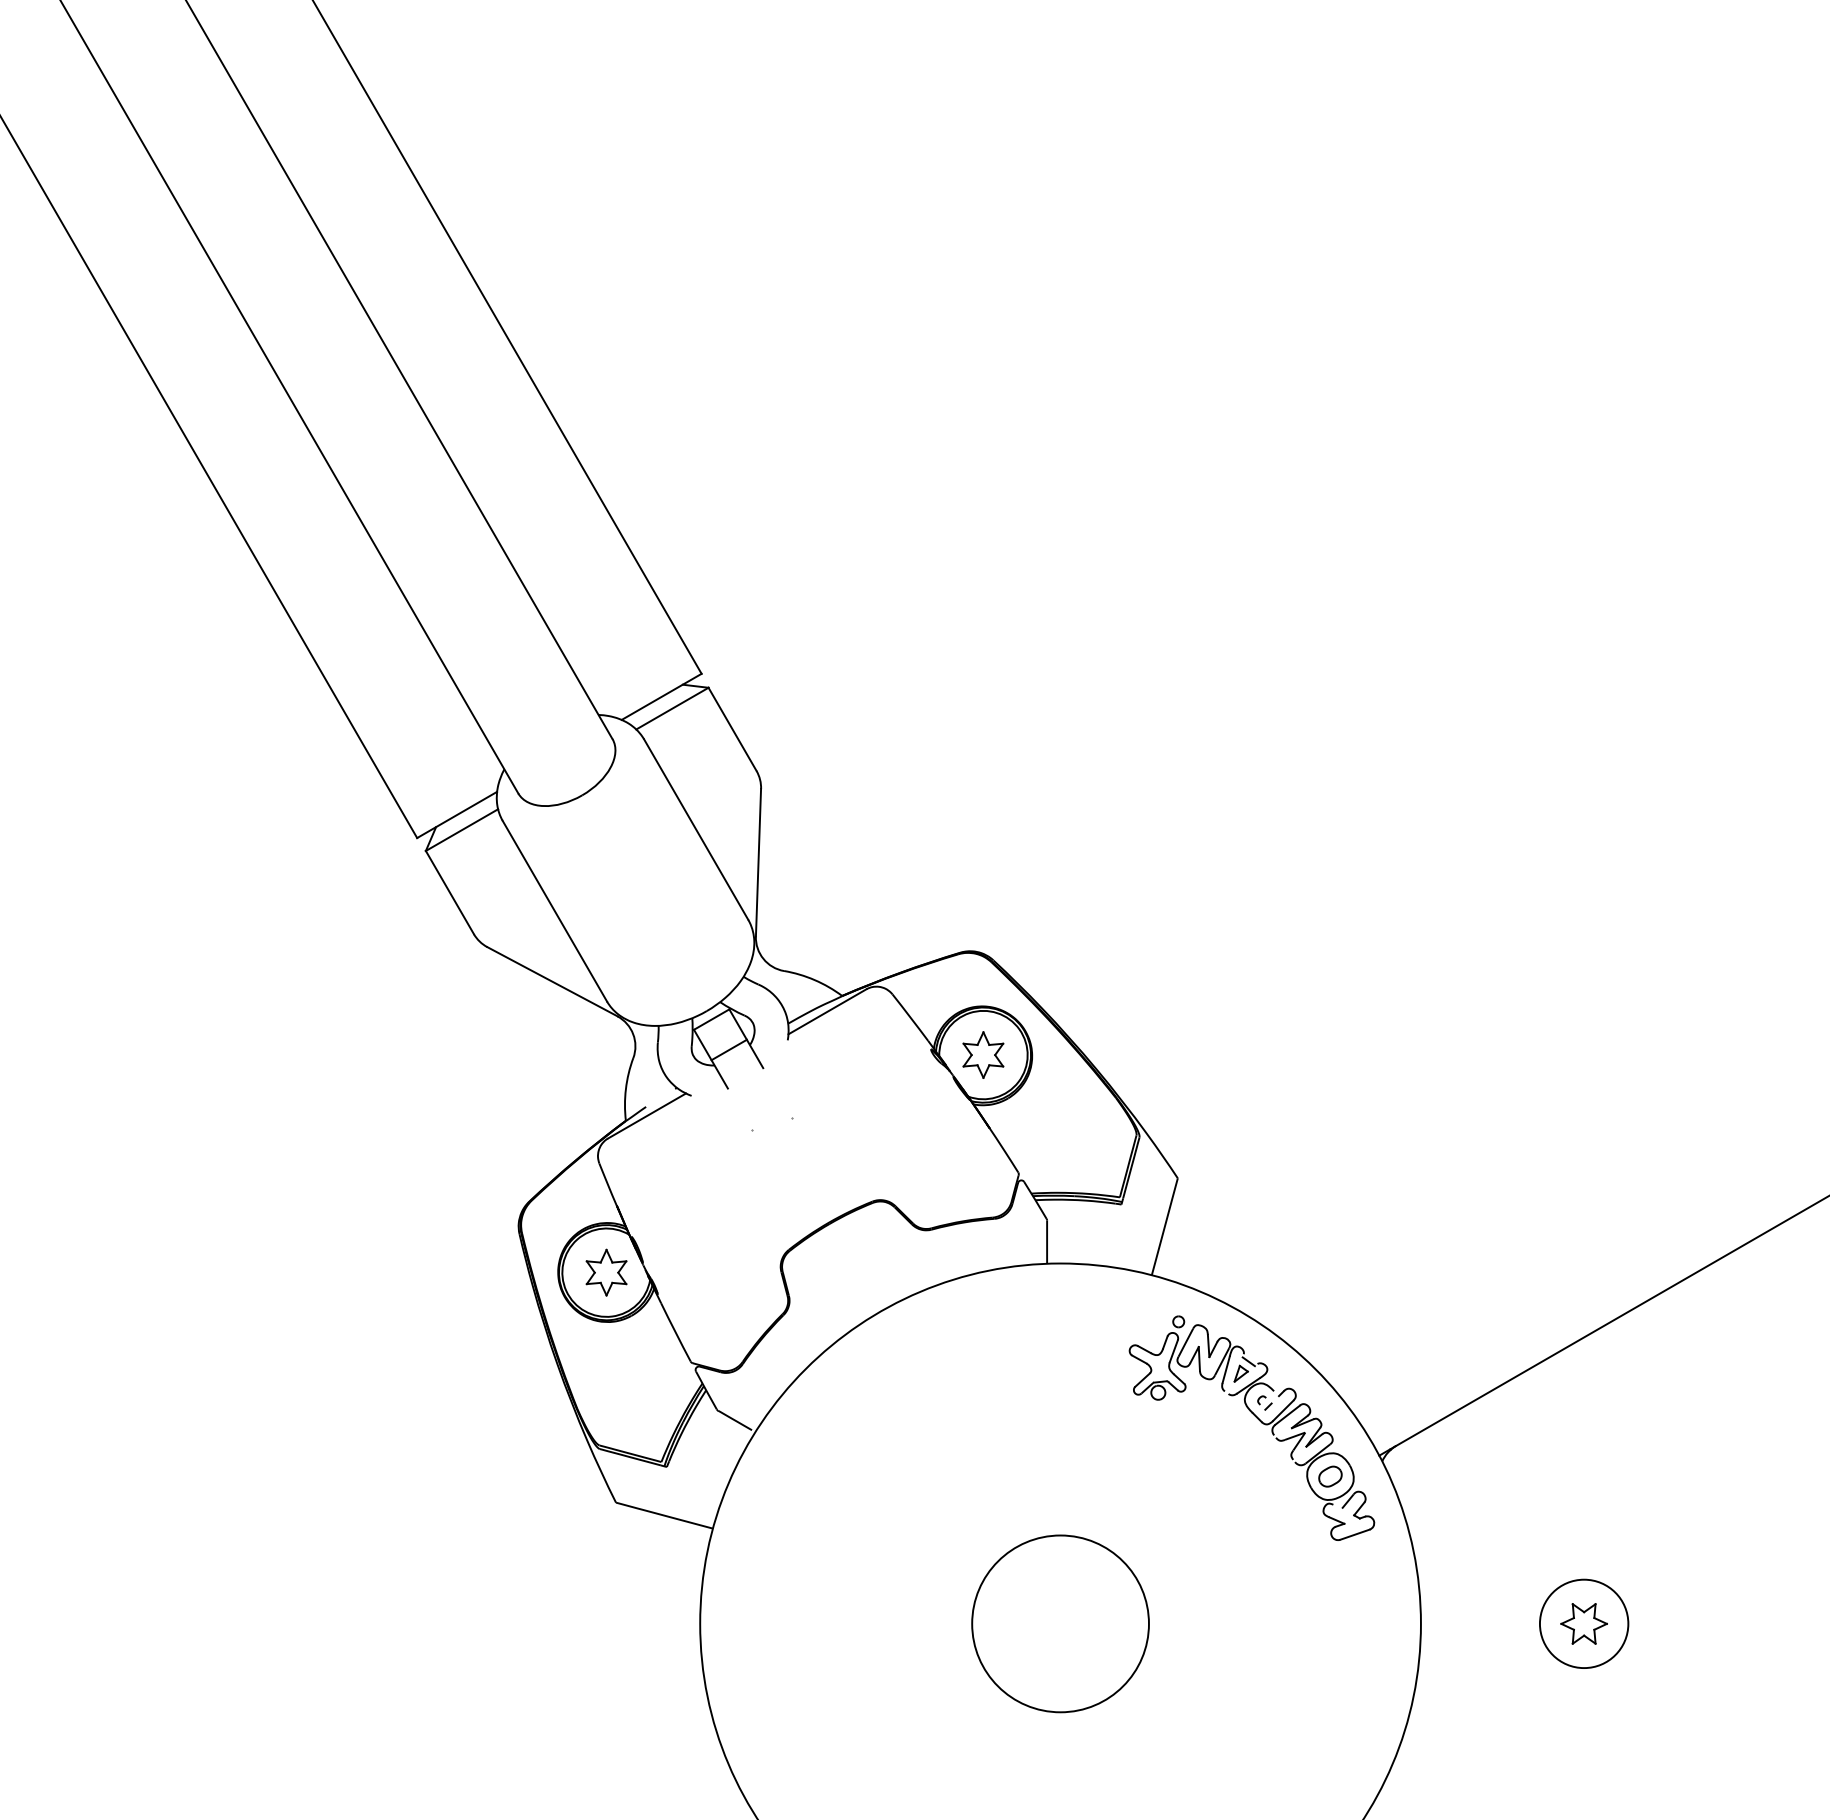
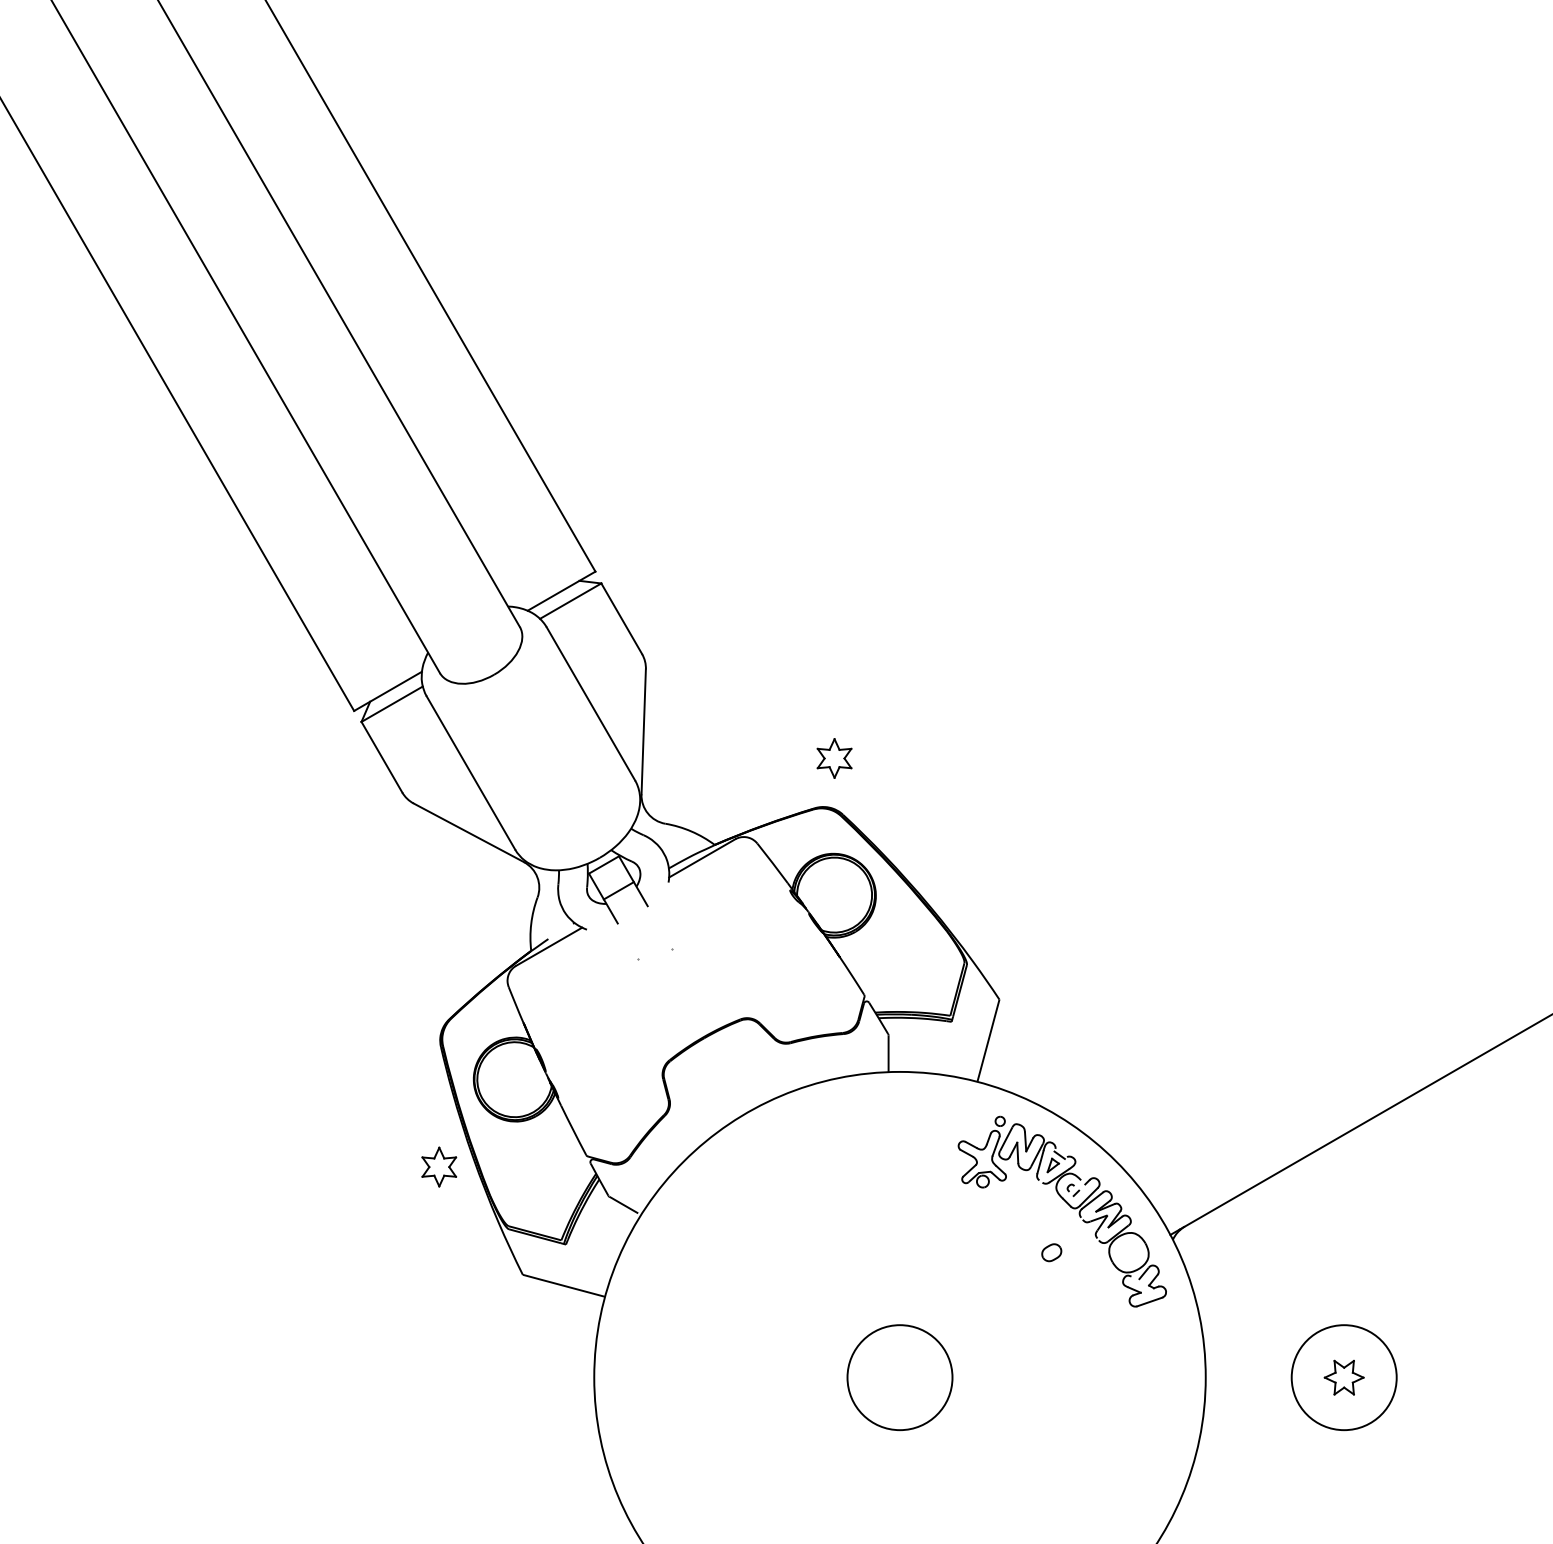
part: (983, 1054) -> (834, 758), moved
part: (606, 1272) -> (439, 1166), moved
part: (1330, 1476) -> (1051, 1252), moved
circle: (1060, 1623) -> (899, 1377), size x0.7
circle: (1583, 1623) -> (1343, 1377), size x1.4

